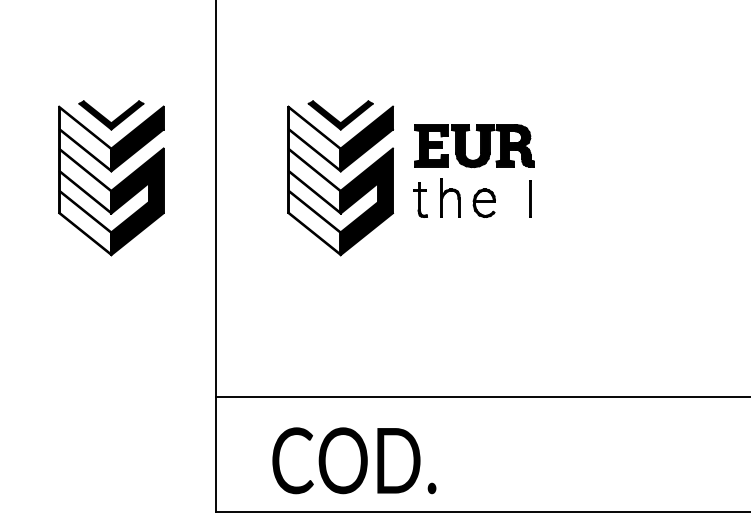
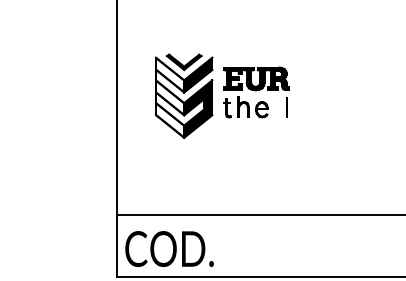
part: (110, 176) -> (59, 95), removed
text: (354, 461) -> (169, 249), moved

